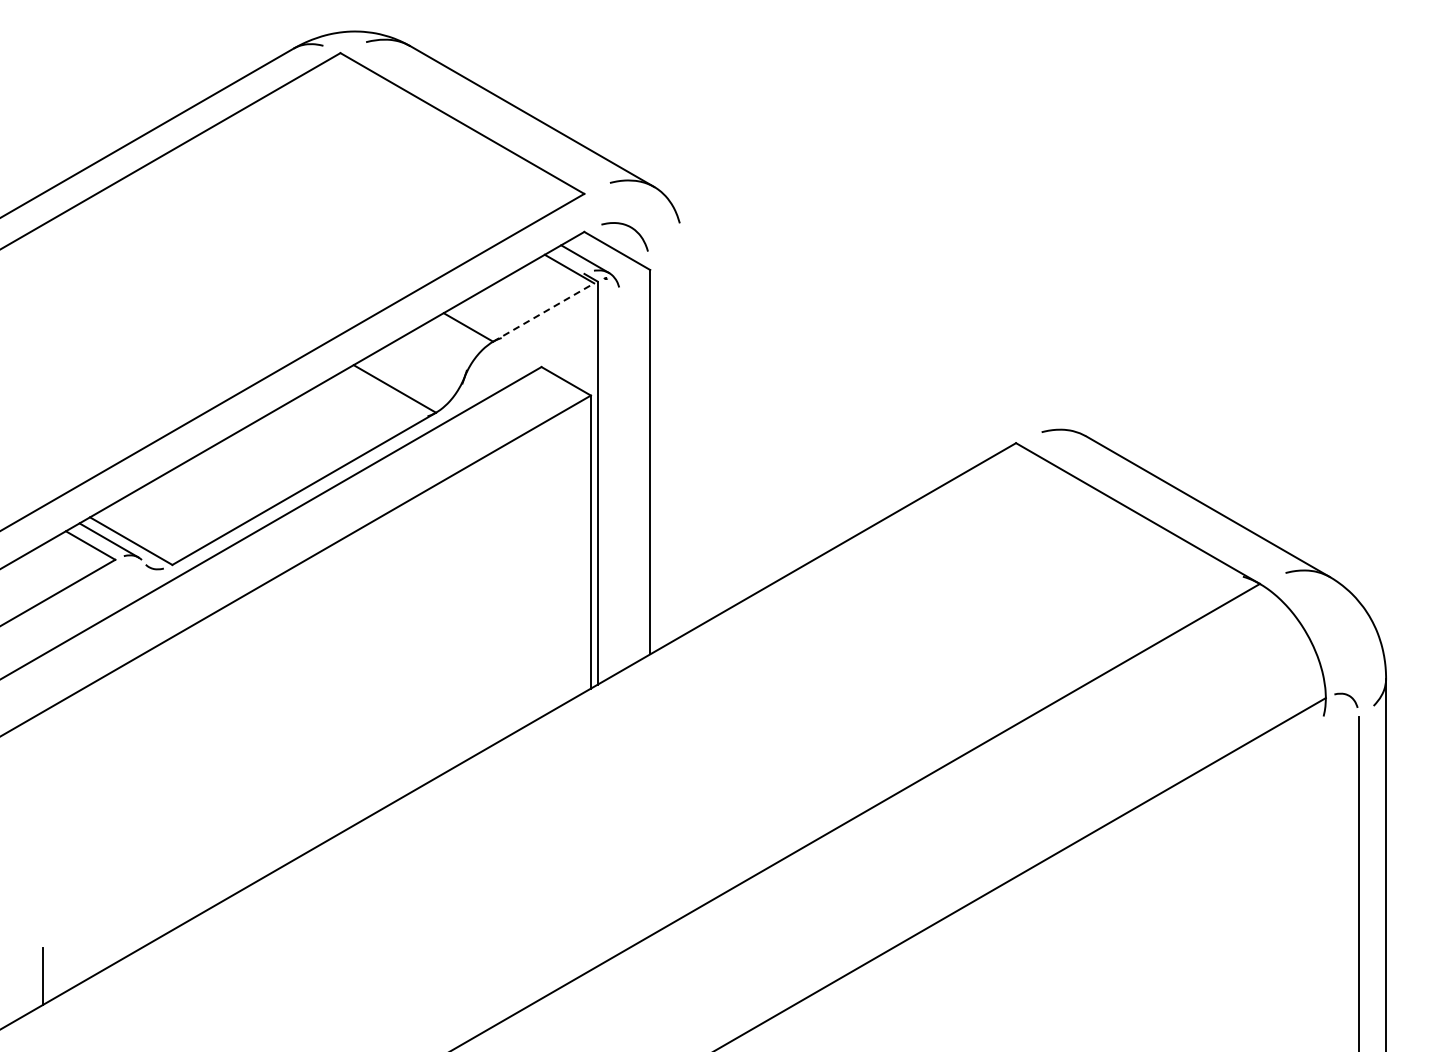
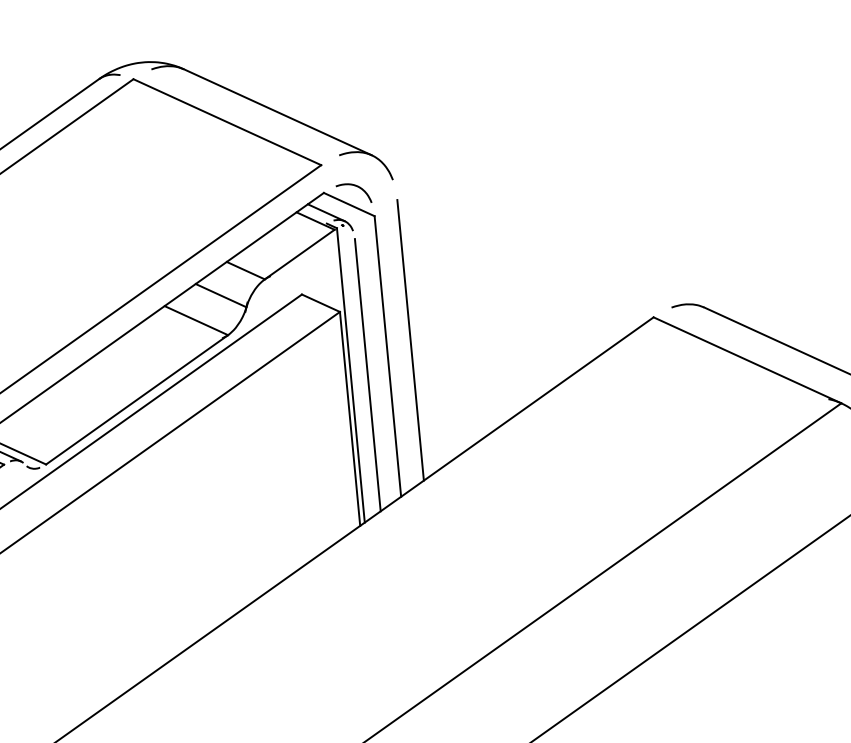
line: (544, 312) -> (300, 254), dashed -> solid
line: (431, 358) -> (221, 295), added
line: (683, 443) -> (410, 340), added
line: (620, 484) -> (367, 374), added

